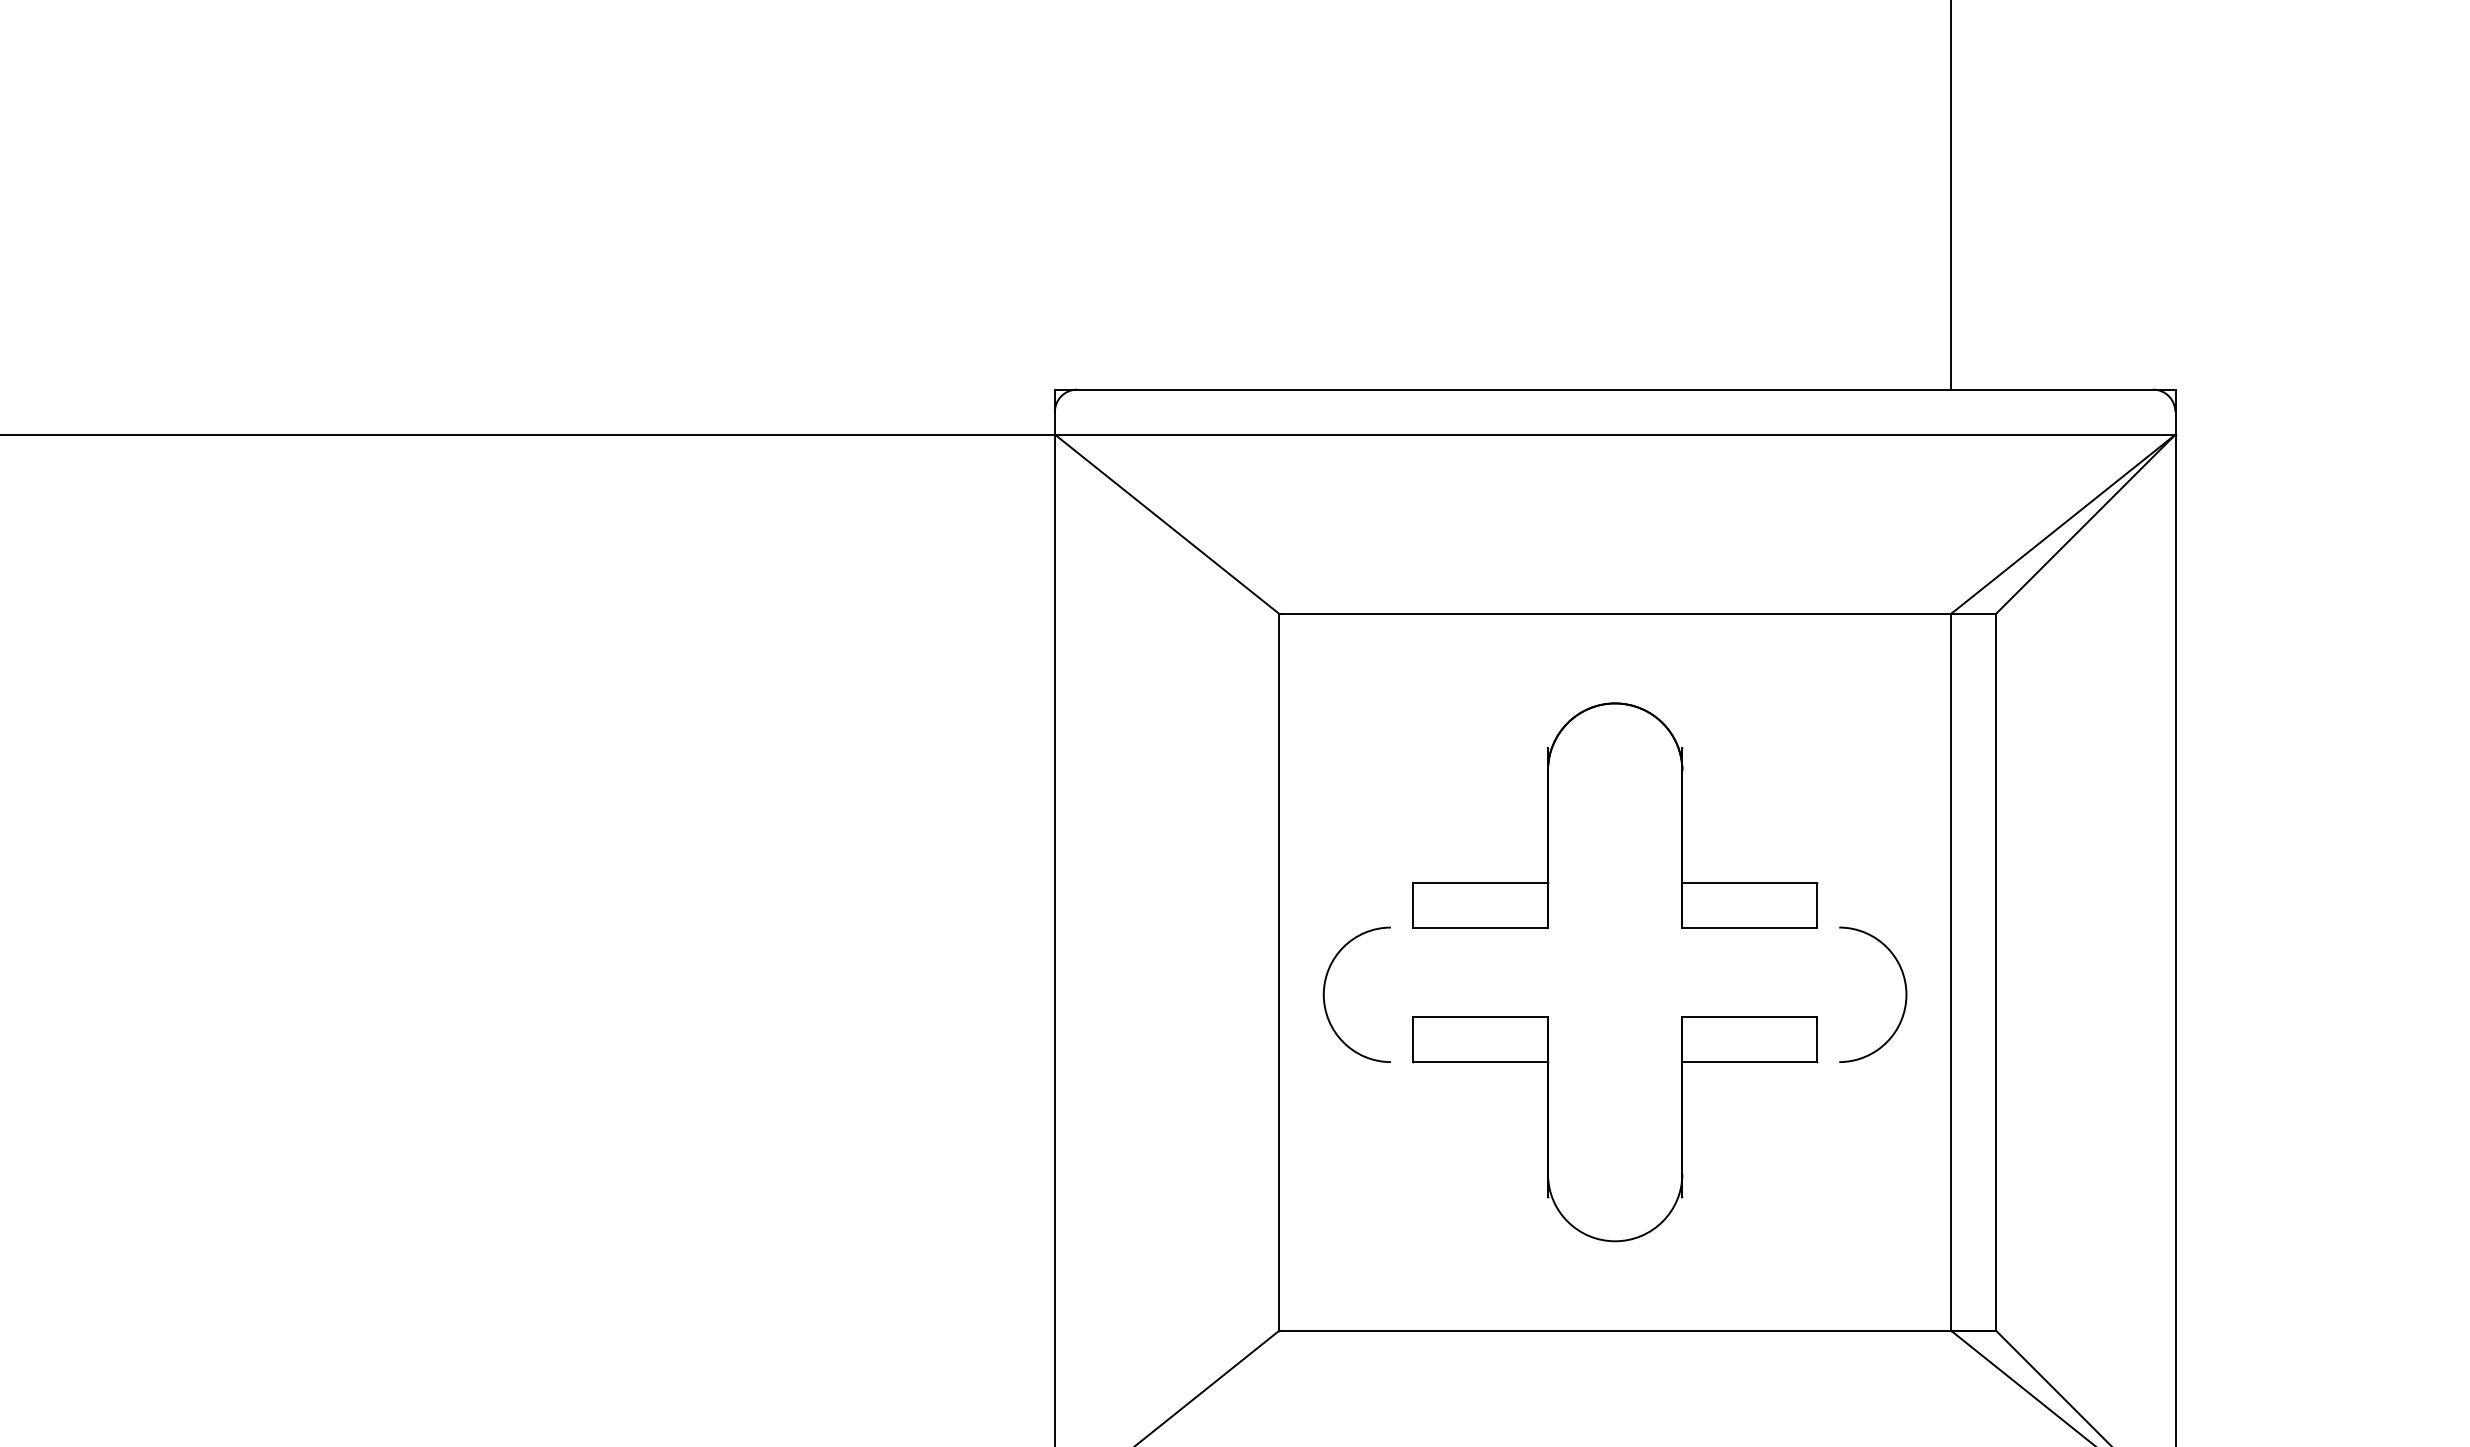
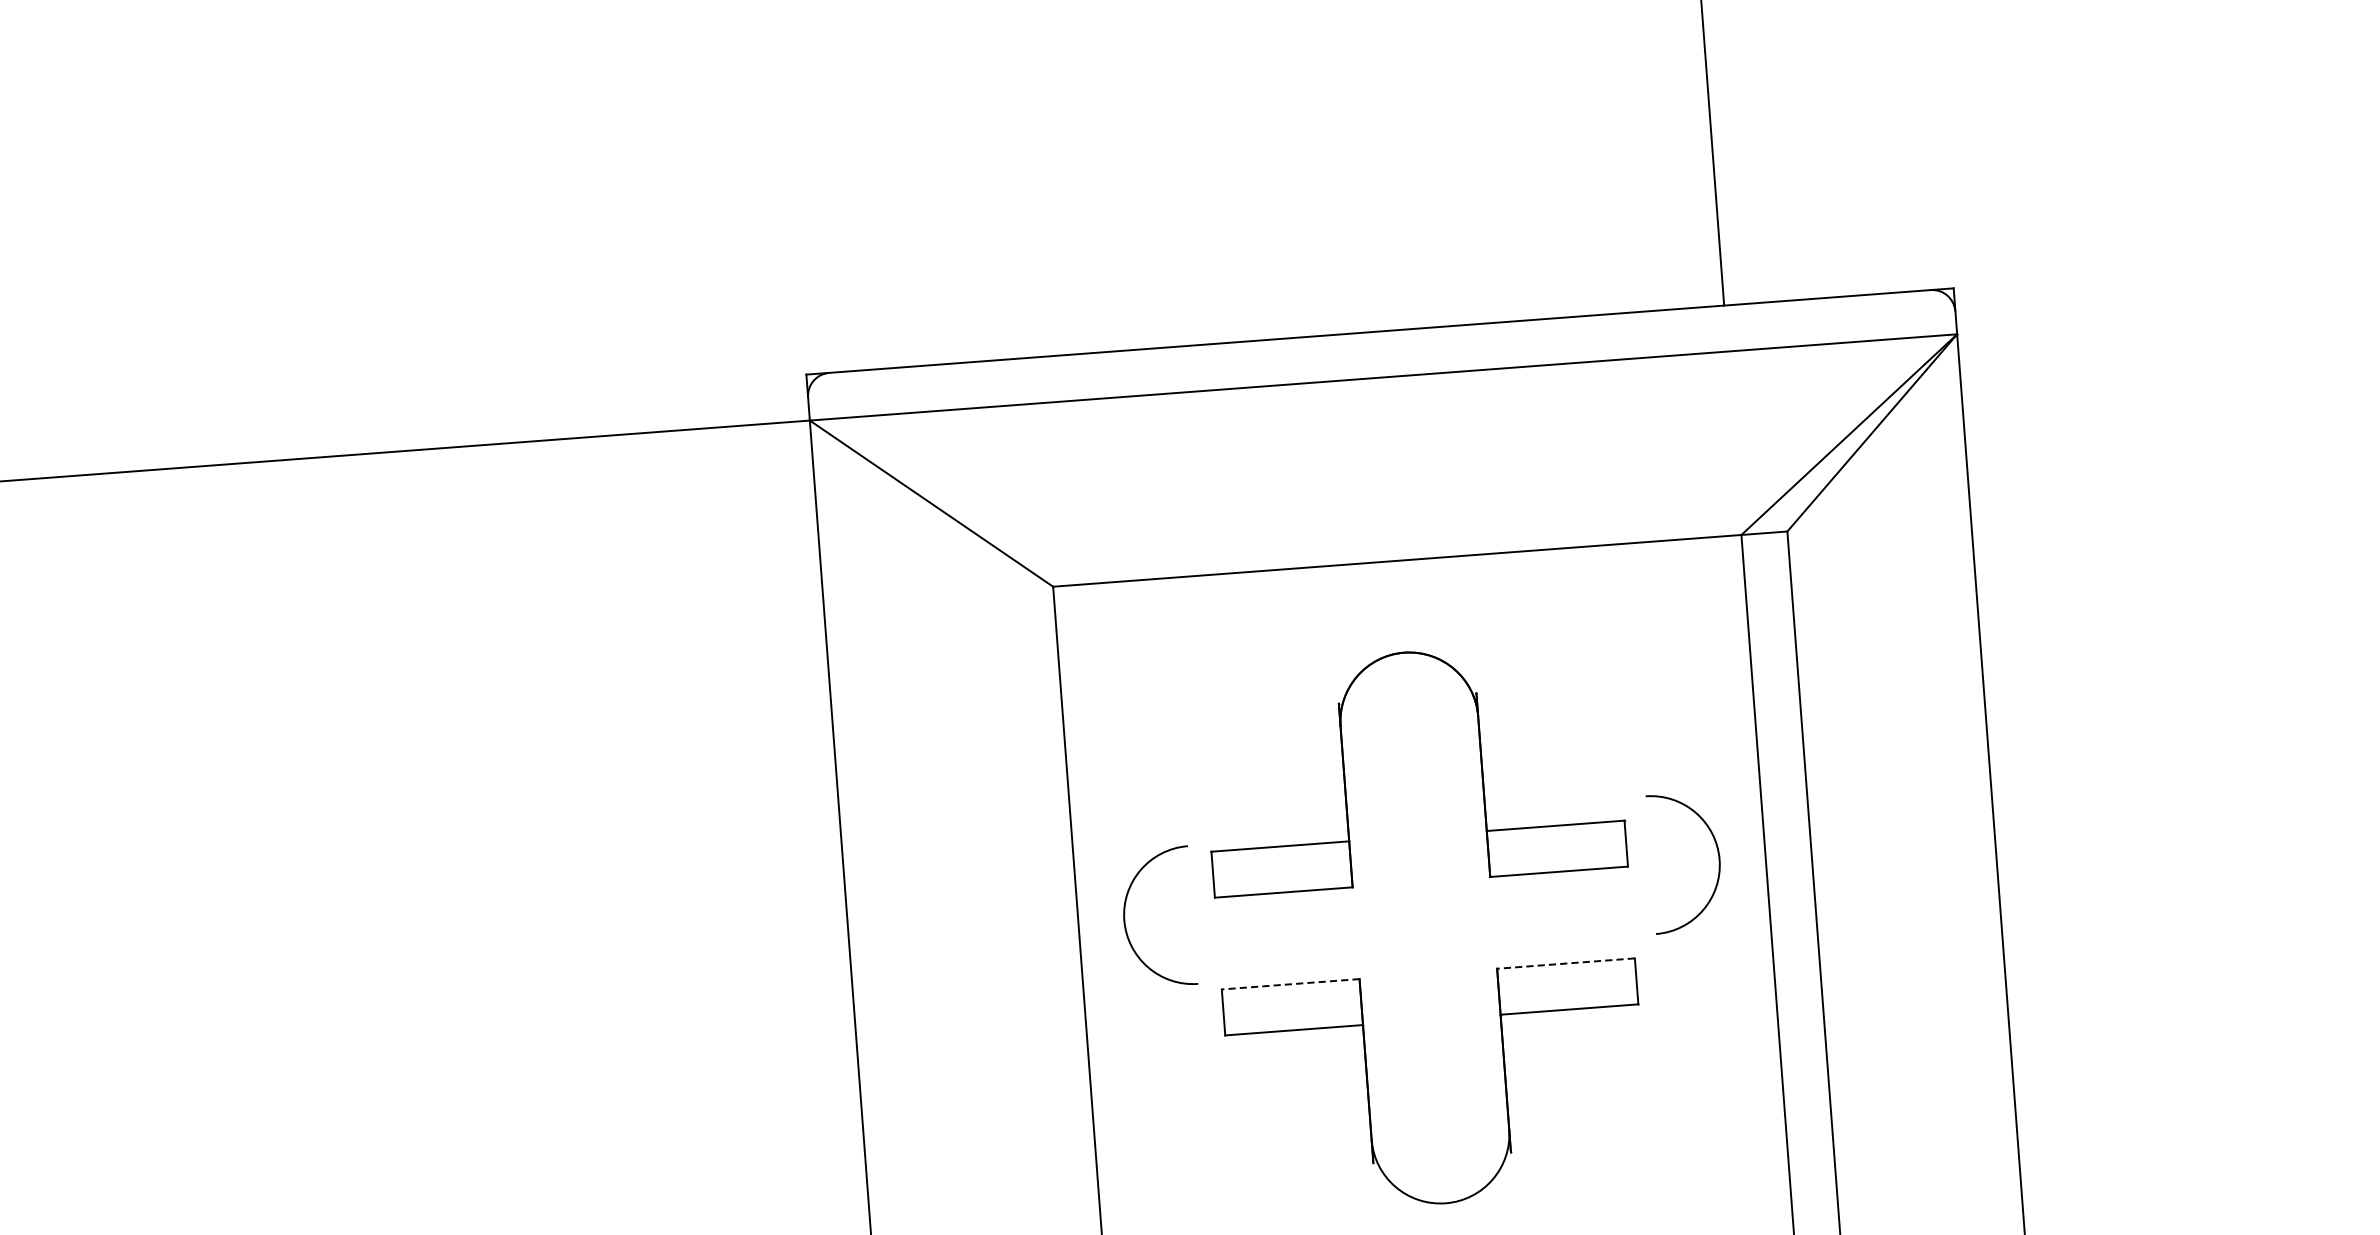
curve: (1325, 987) -> (1125, 912), moved
curve: (1905, 994) -> (1718, 859), moved
line: (1480, 1017) -> (1290, 984), solid -> dashed
line: (1749, 1017) -> (1565, 963), solid -> dashed

